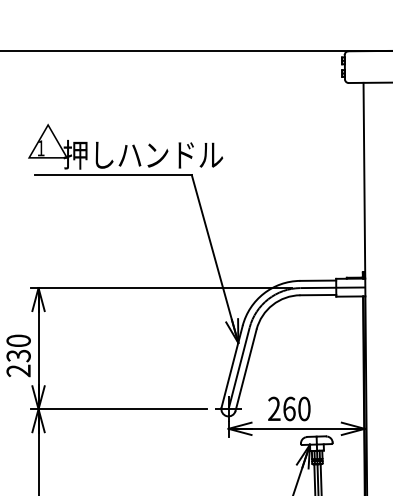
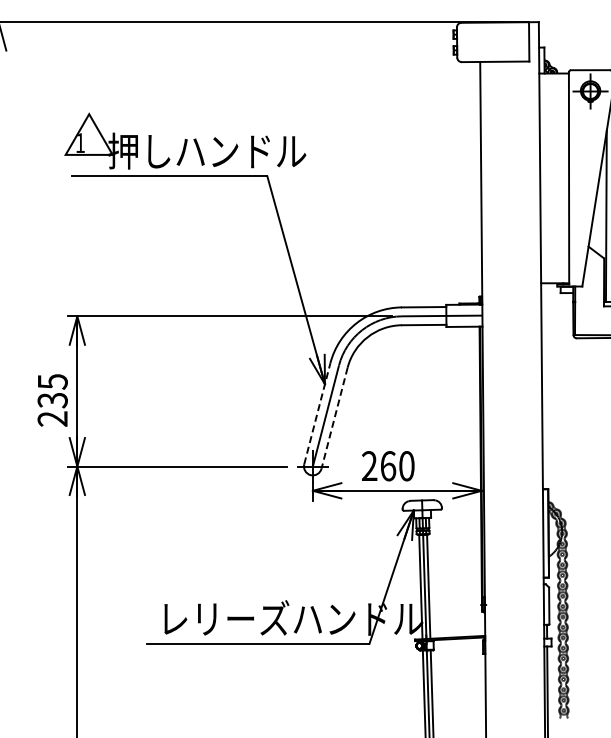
text: (18, 340) -> (52, 381), 230 -> 235
line: (232, 366) -> (317, 413), solid -> dashed
line: (245, 370) -> (334, 418), solid -> dashed

